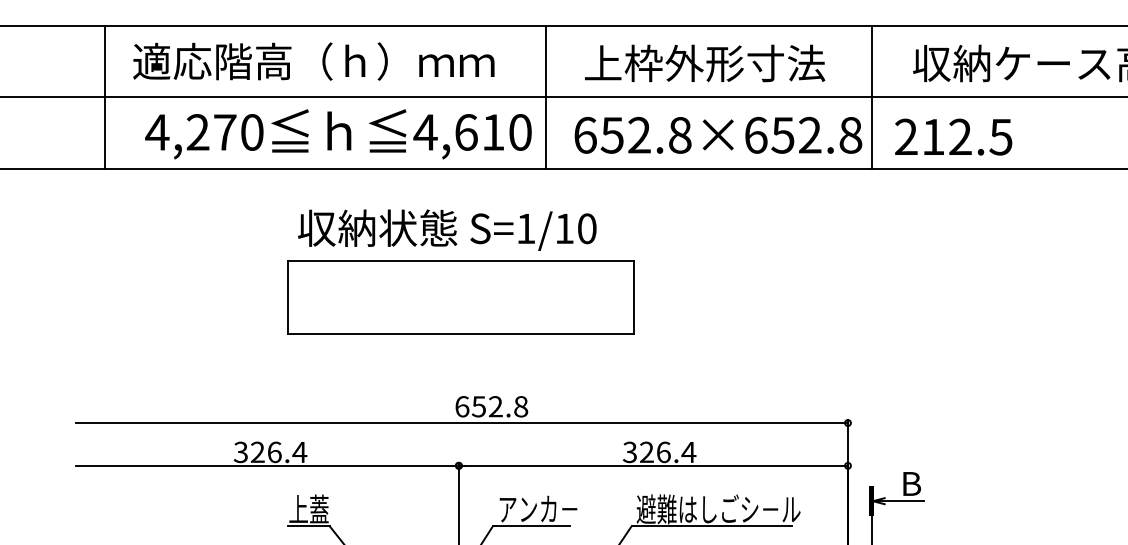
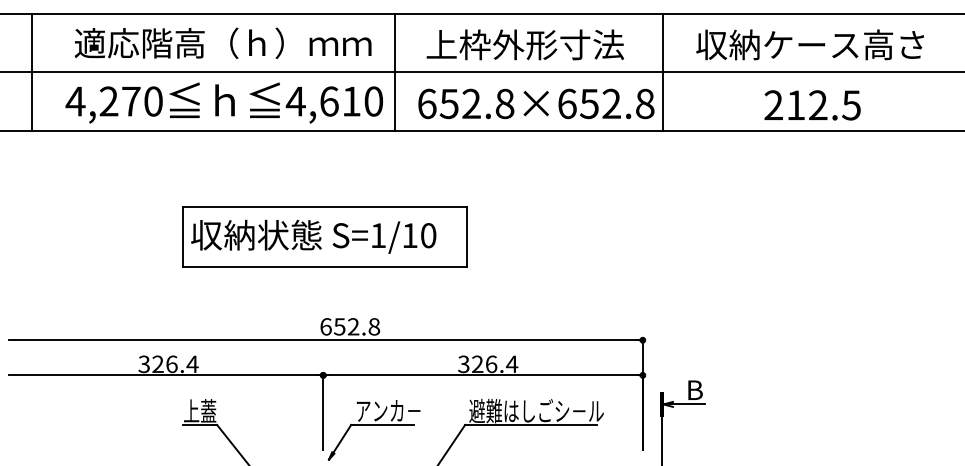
text: (313, 60) -> (222, 42), moved
text: (953, 137) -> (812, 105), moved
text: (447, 229) -> (313, 236), moved

